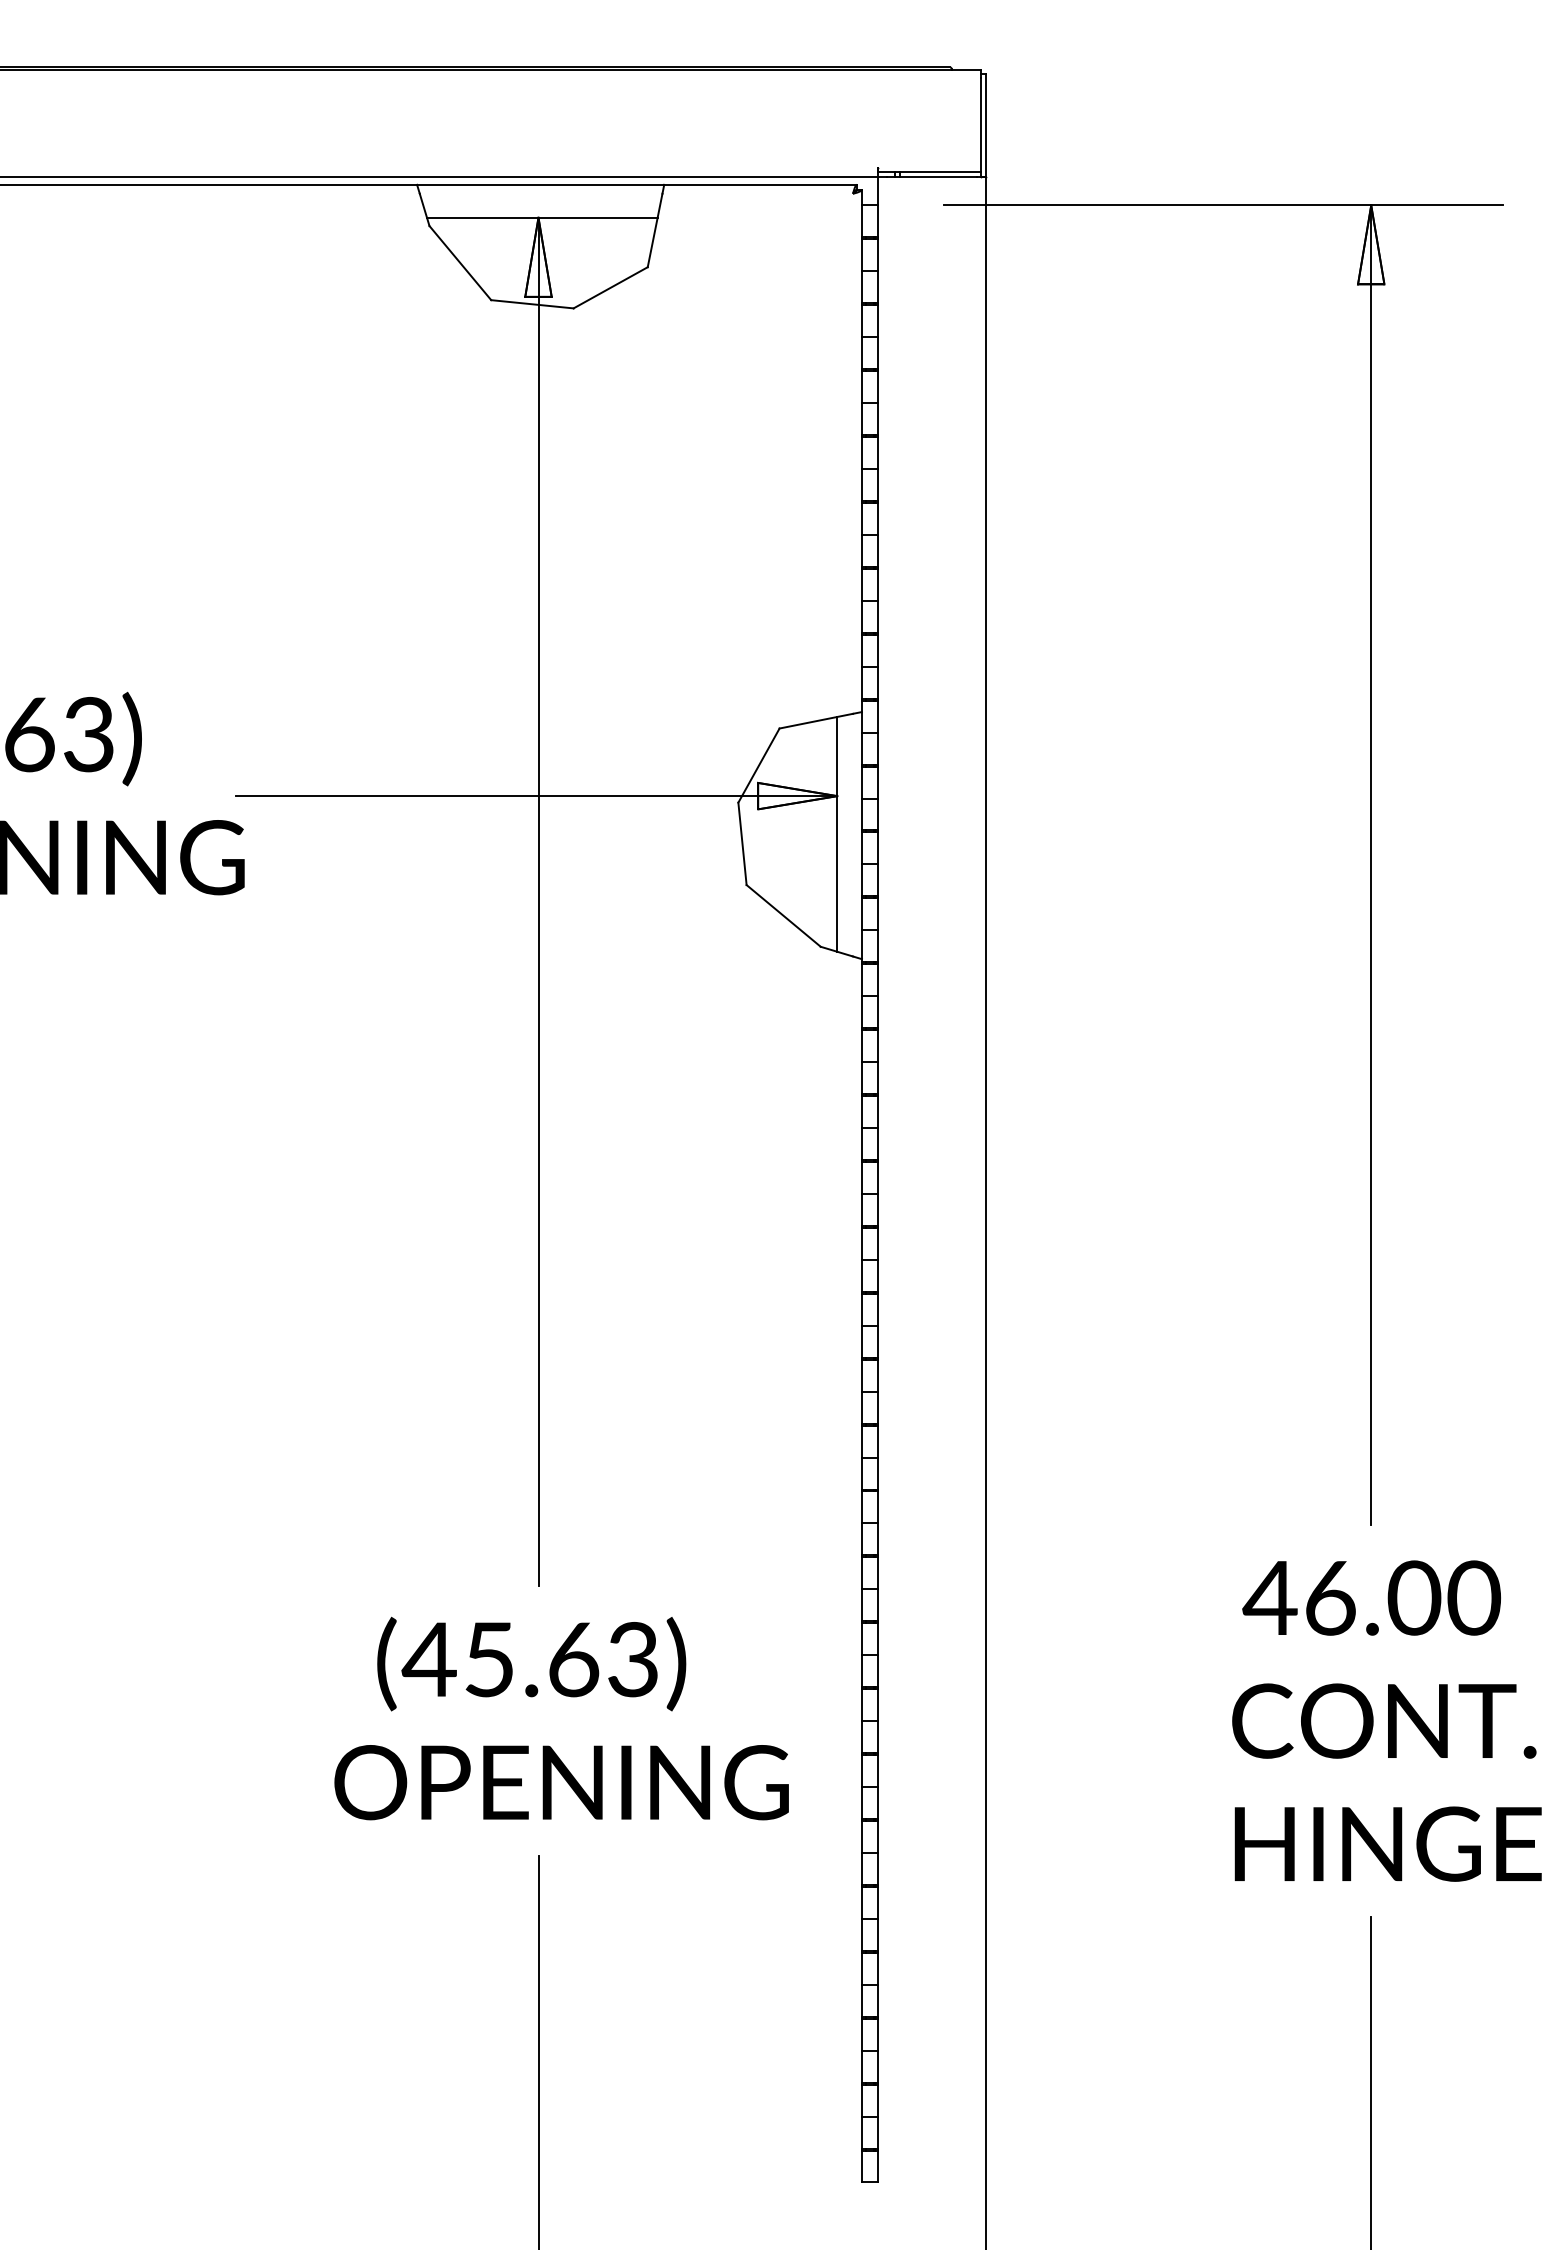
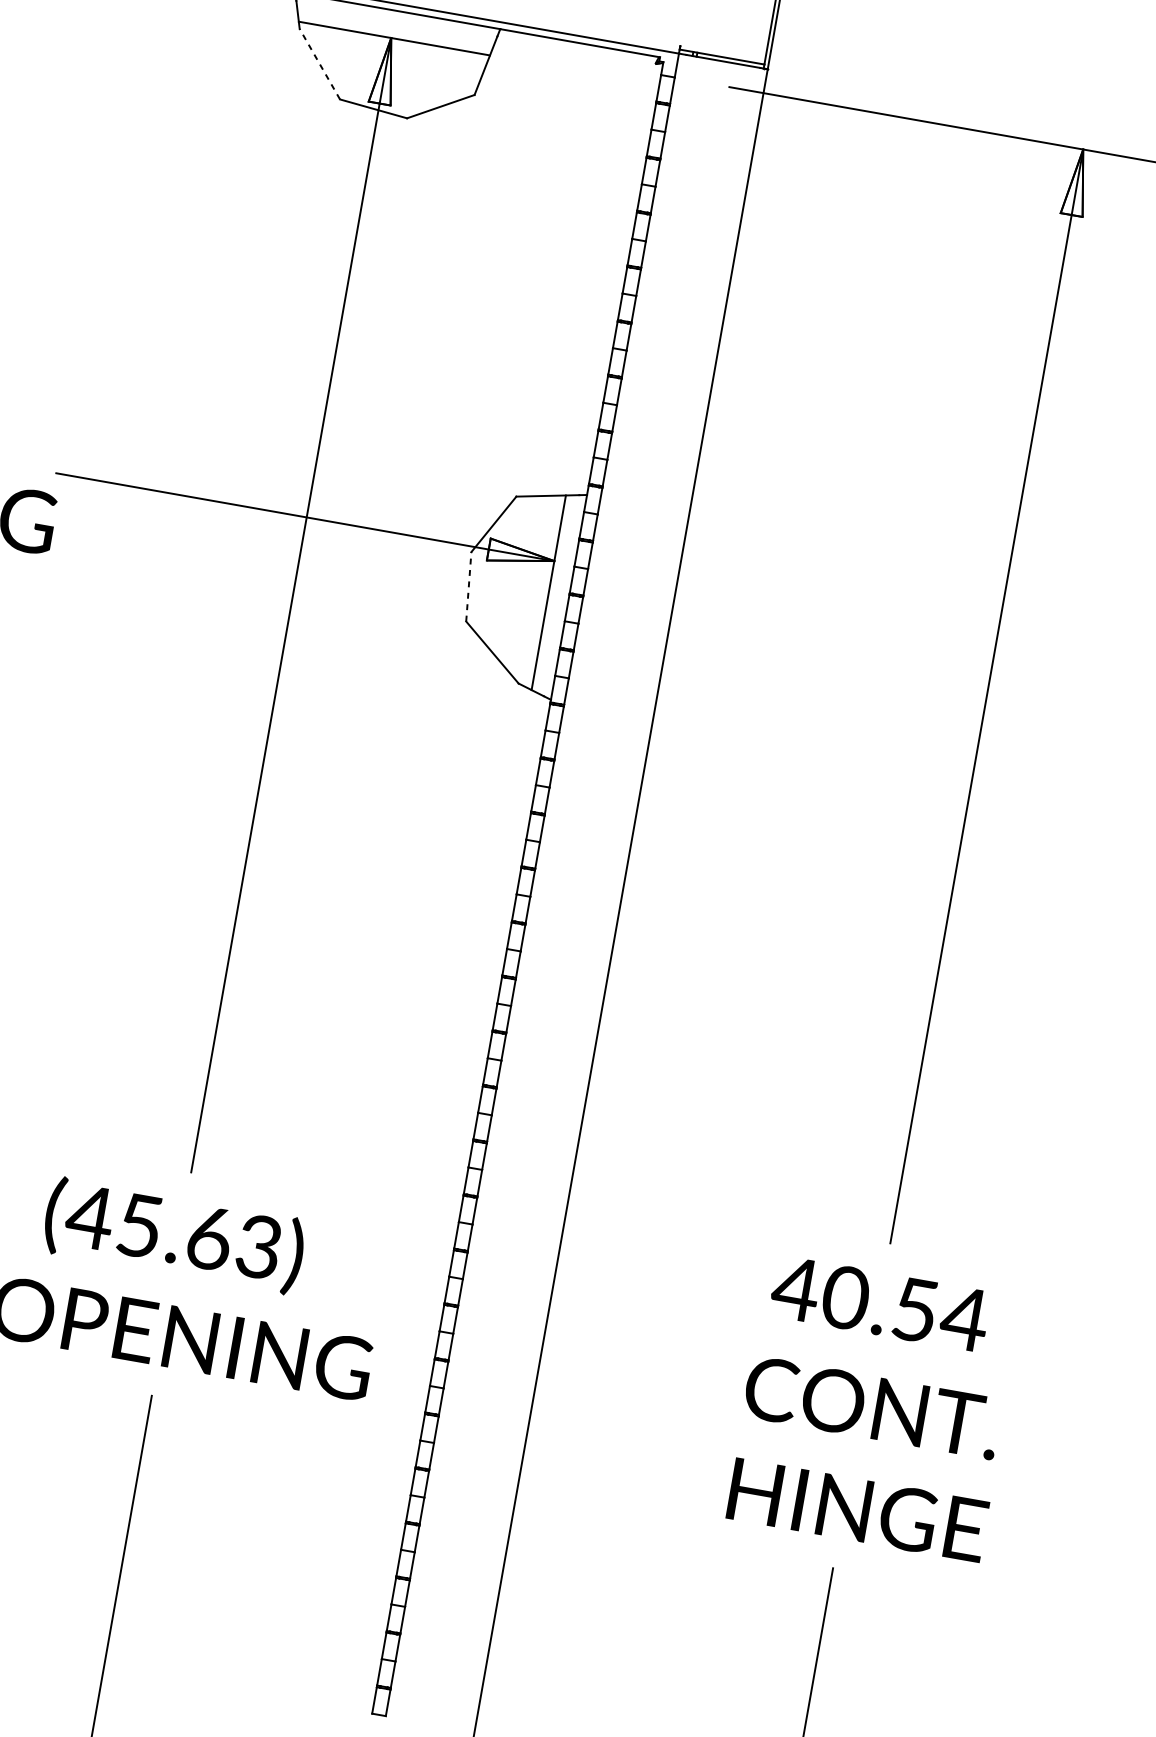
line: (460, 262) -> (320, 63), solid -> dashed
line: (742, 843) -> (468, 586), solid -> dashed
text: (1402, 1597) -> (905, 1307), 46.00 -> 40.54

